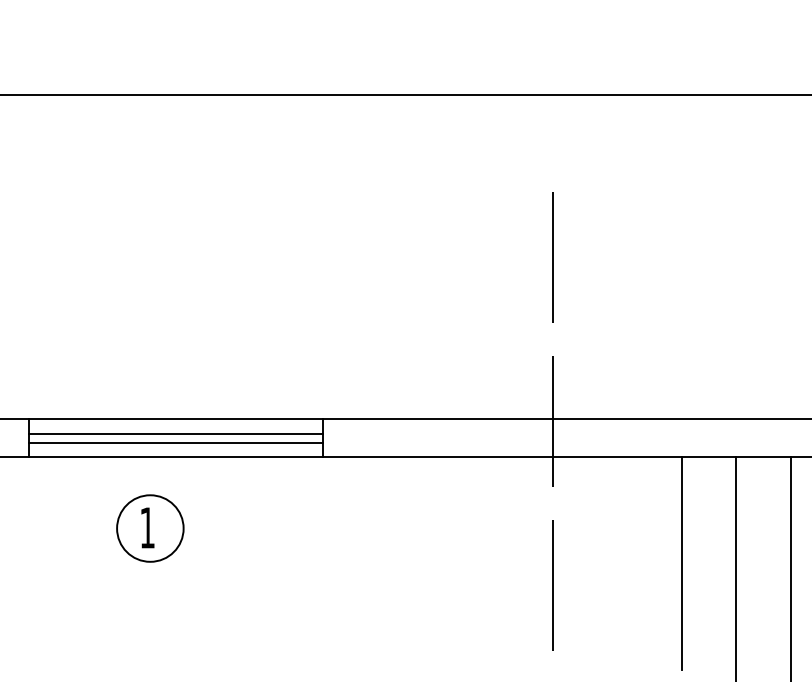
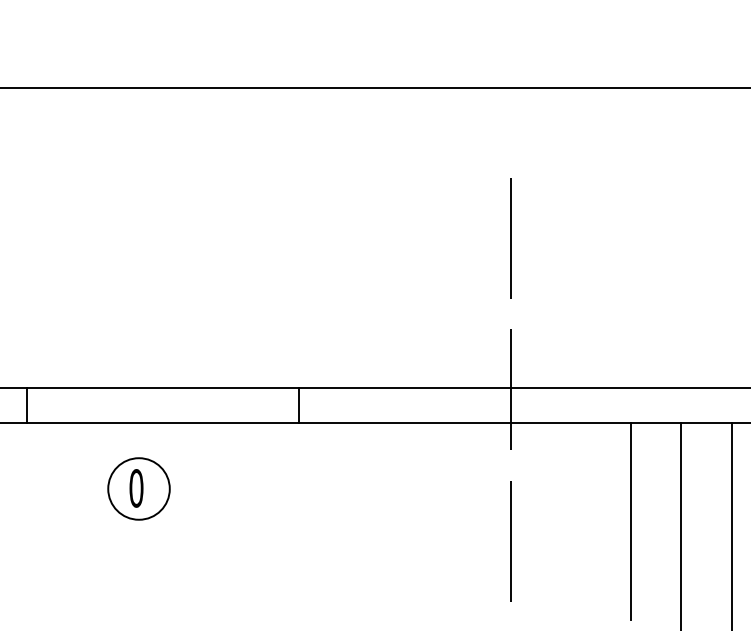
line: (175, 433) -> (162, 401), removed
line: (175, 442) -> (162, 409), removed
text: (147, 527) -> (136, 488), 1 -> 0

